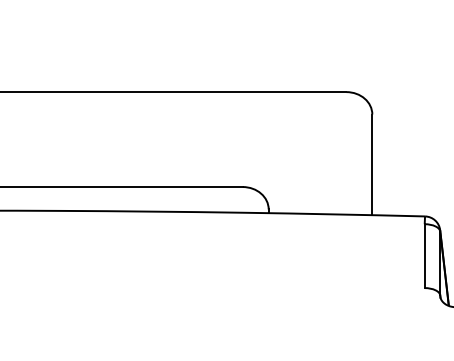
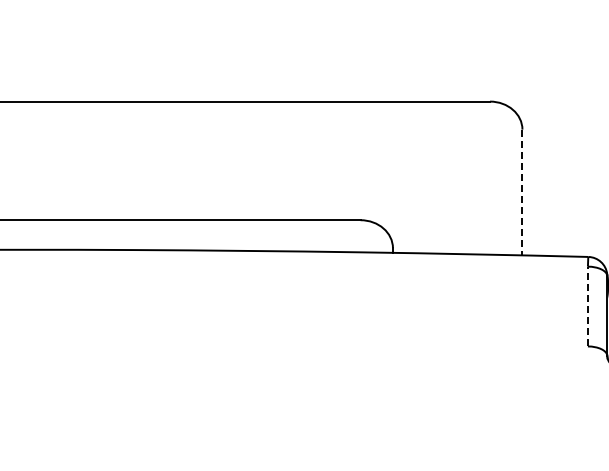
line: (372, 164) -> (522, 192), solid -> dashed
line: (424, 256) -> (587, 306), solid -> dashed

